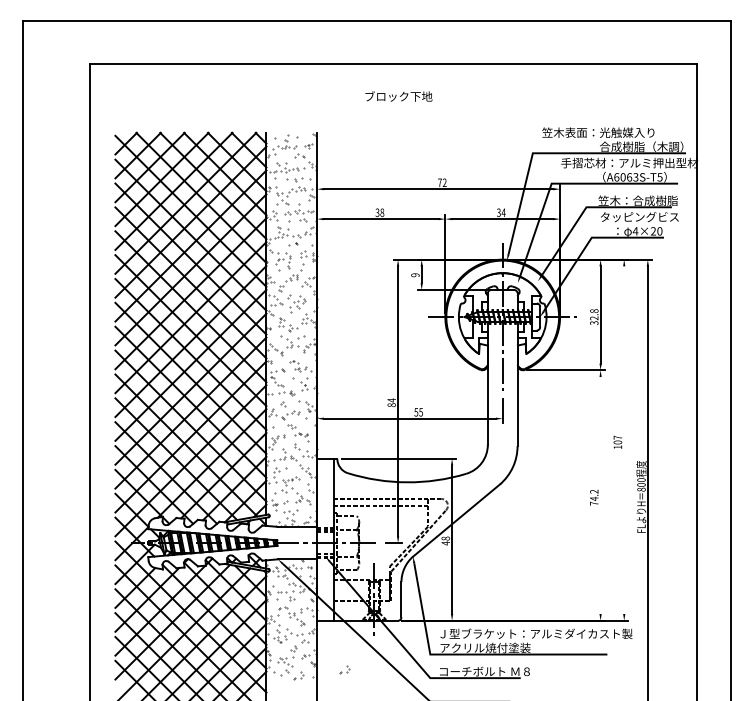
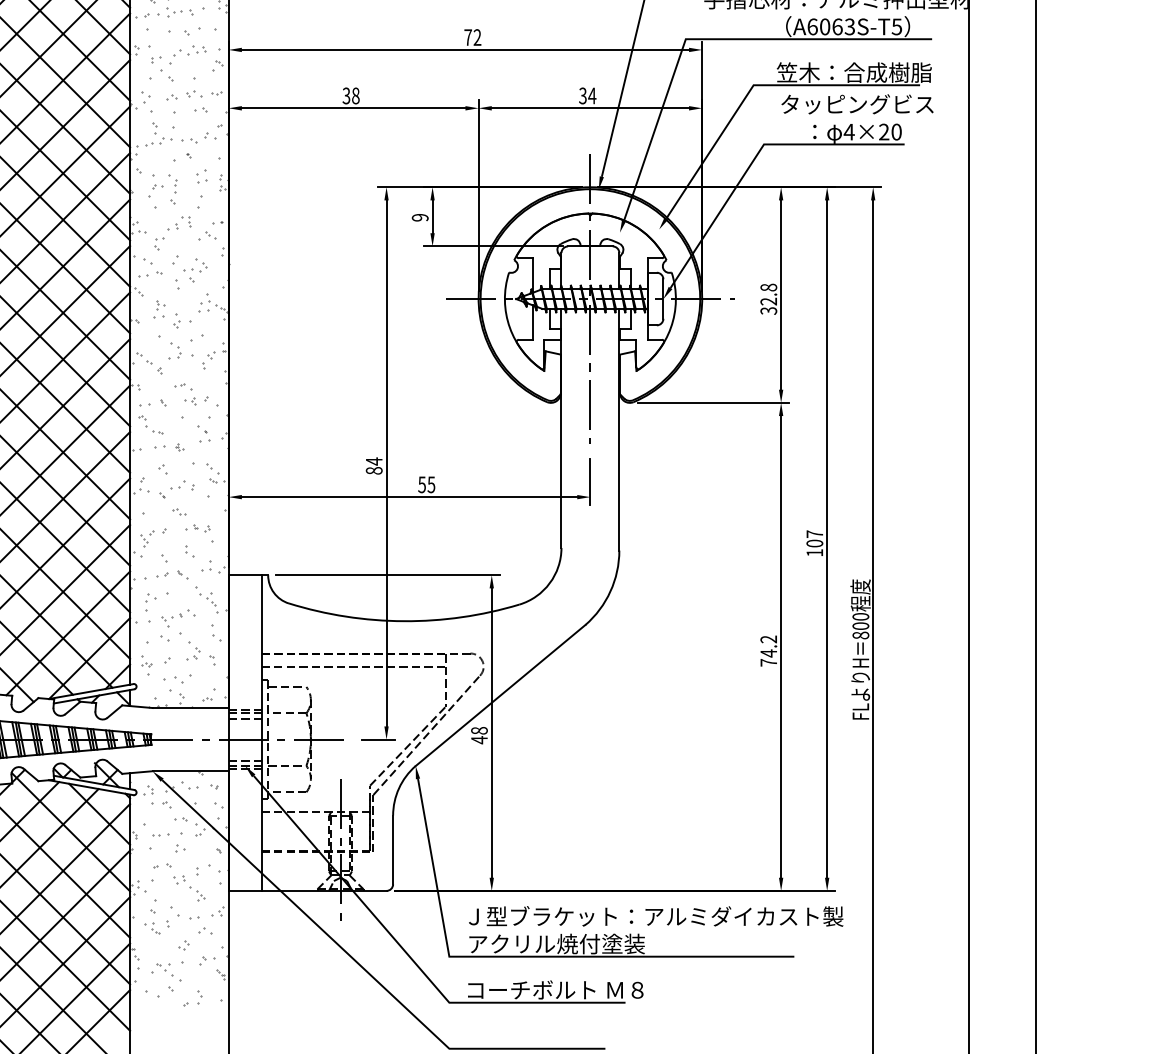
line: (624, 440) -> (827, 539), added
line: (600, 495) -> (780, 646), added
part: (344, 669) -> (282, 985), removed

